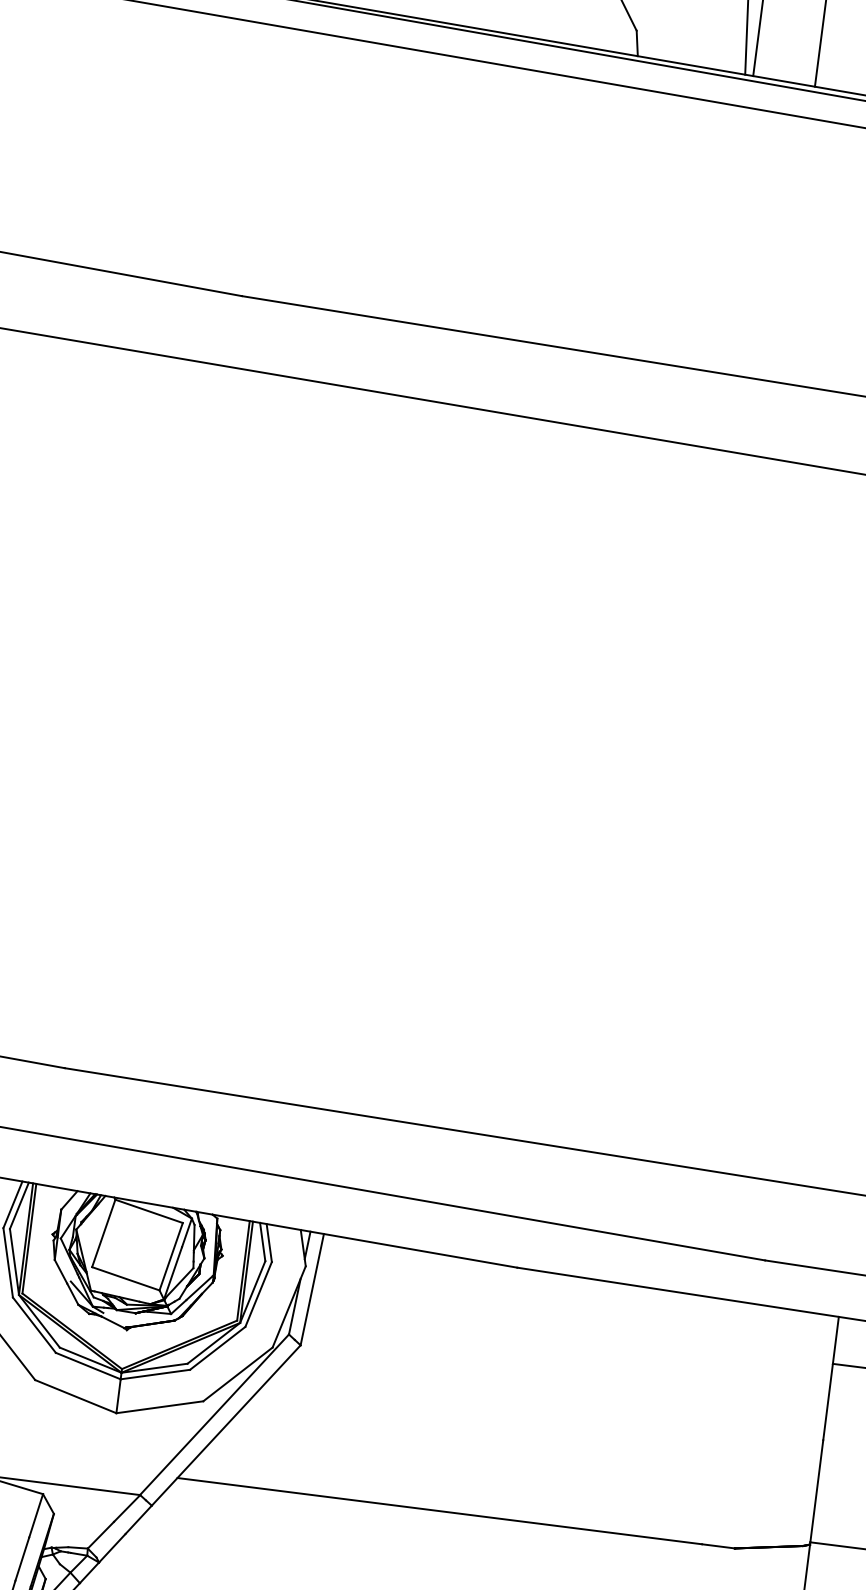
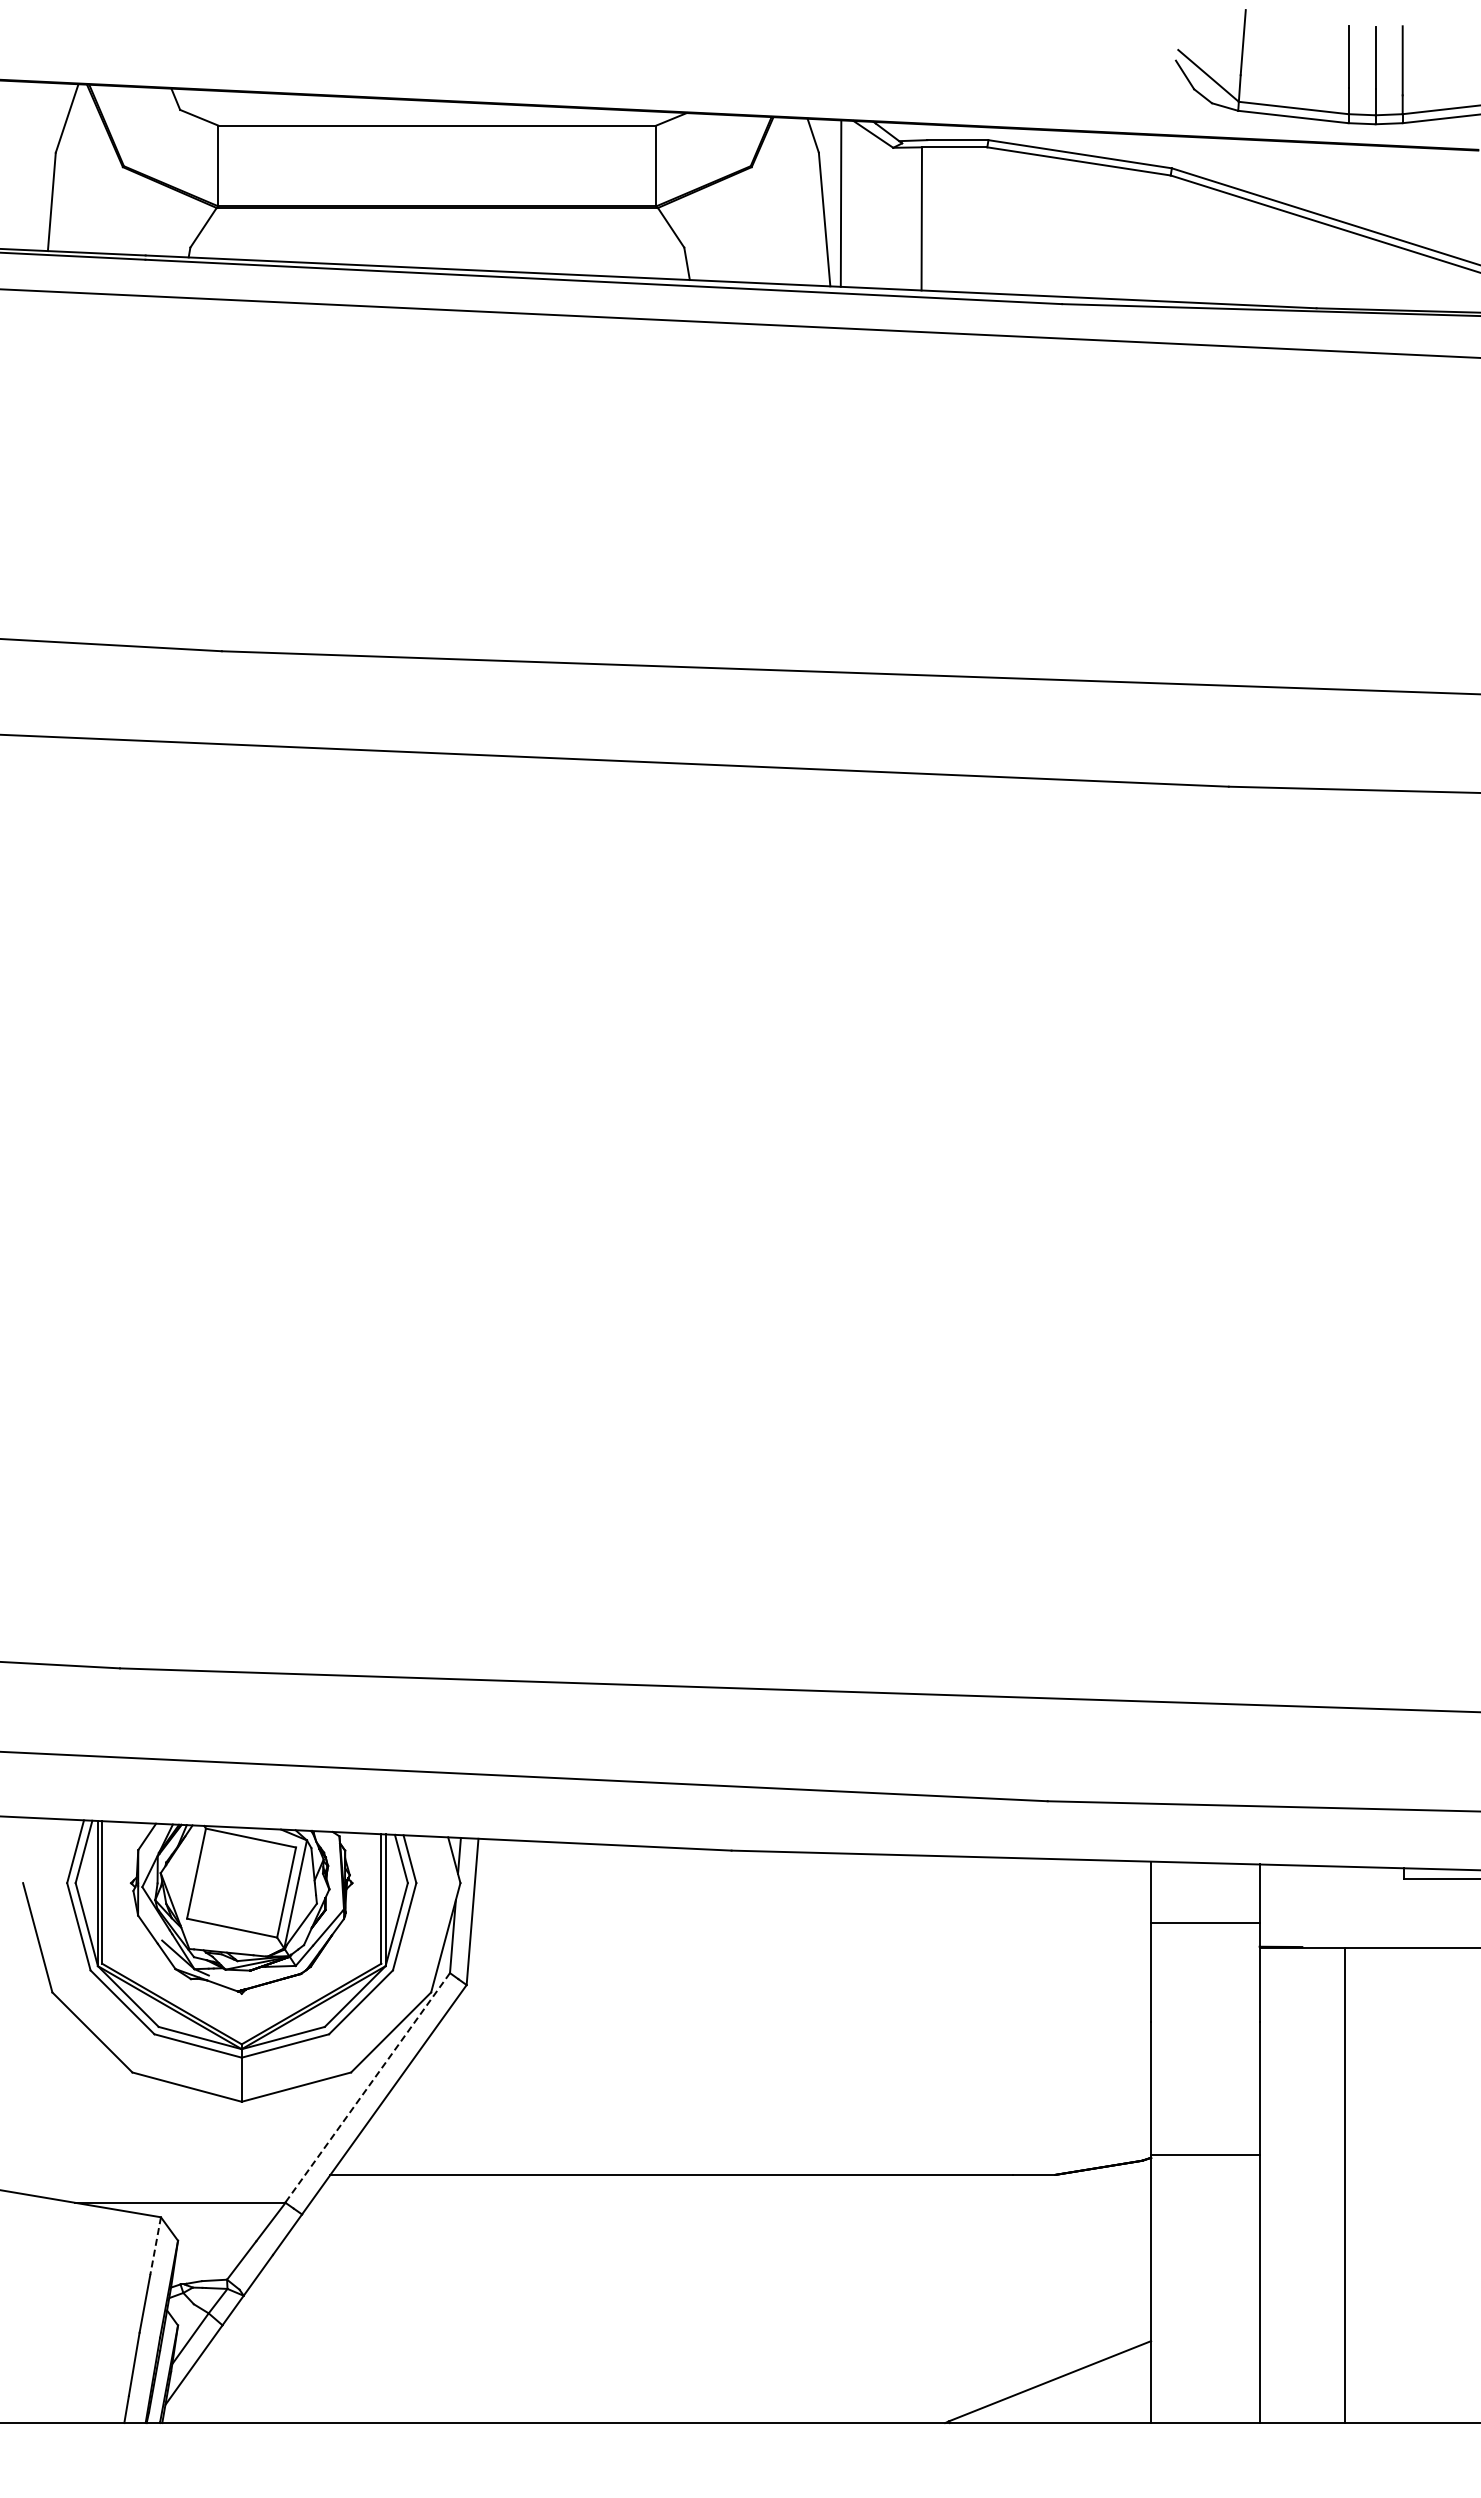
line: (214, 1415) -> (367, 2088), solid -> dashed
line: (36, 1516) -> (155, 2246), solid -> dashed

